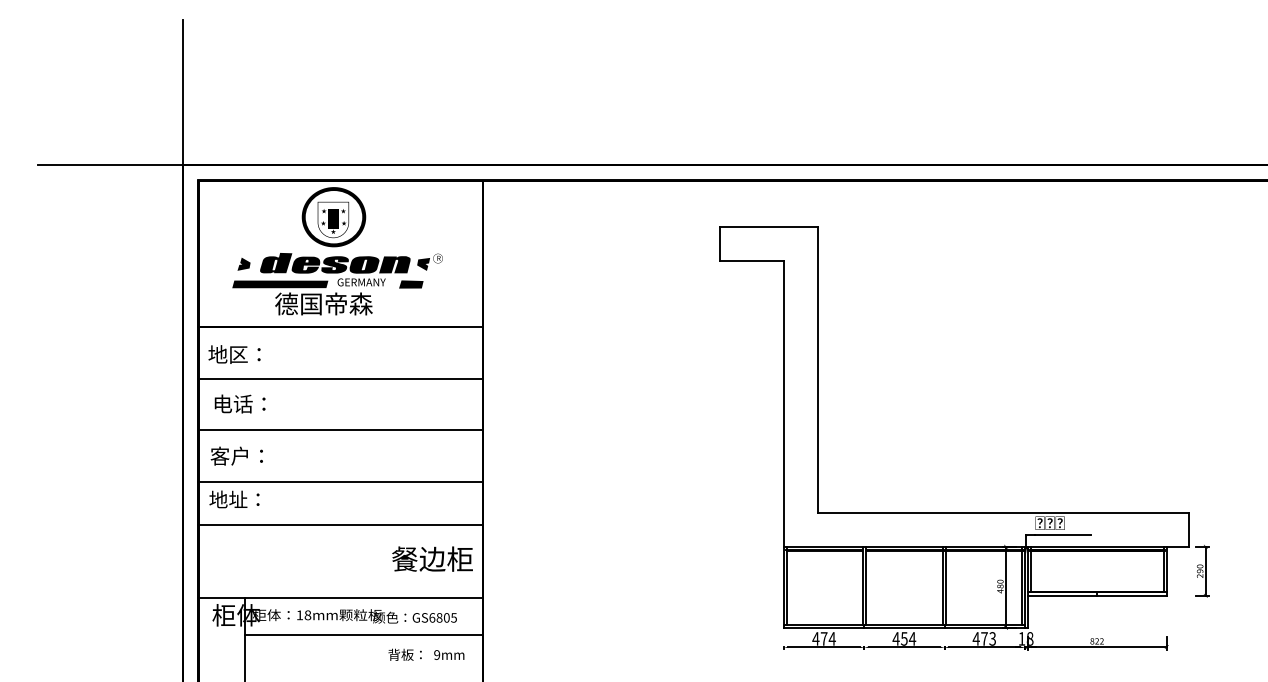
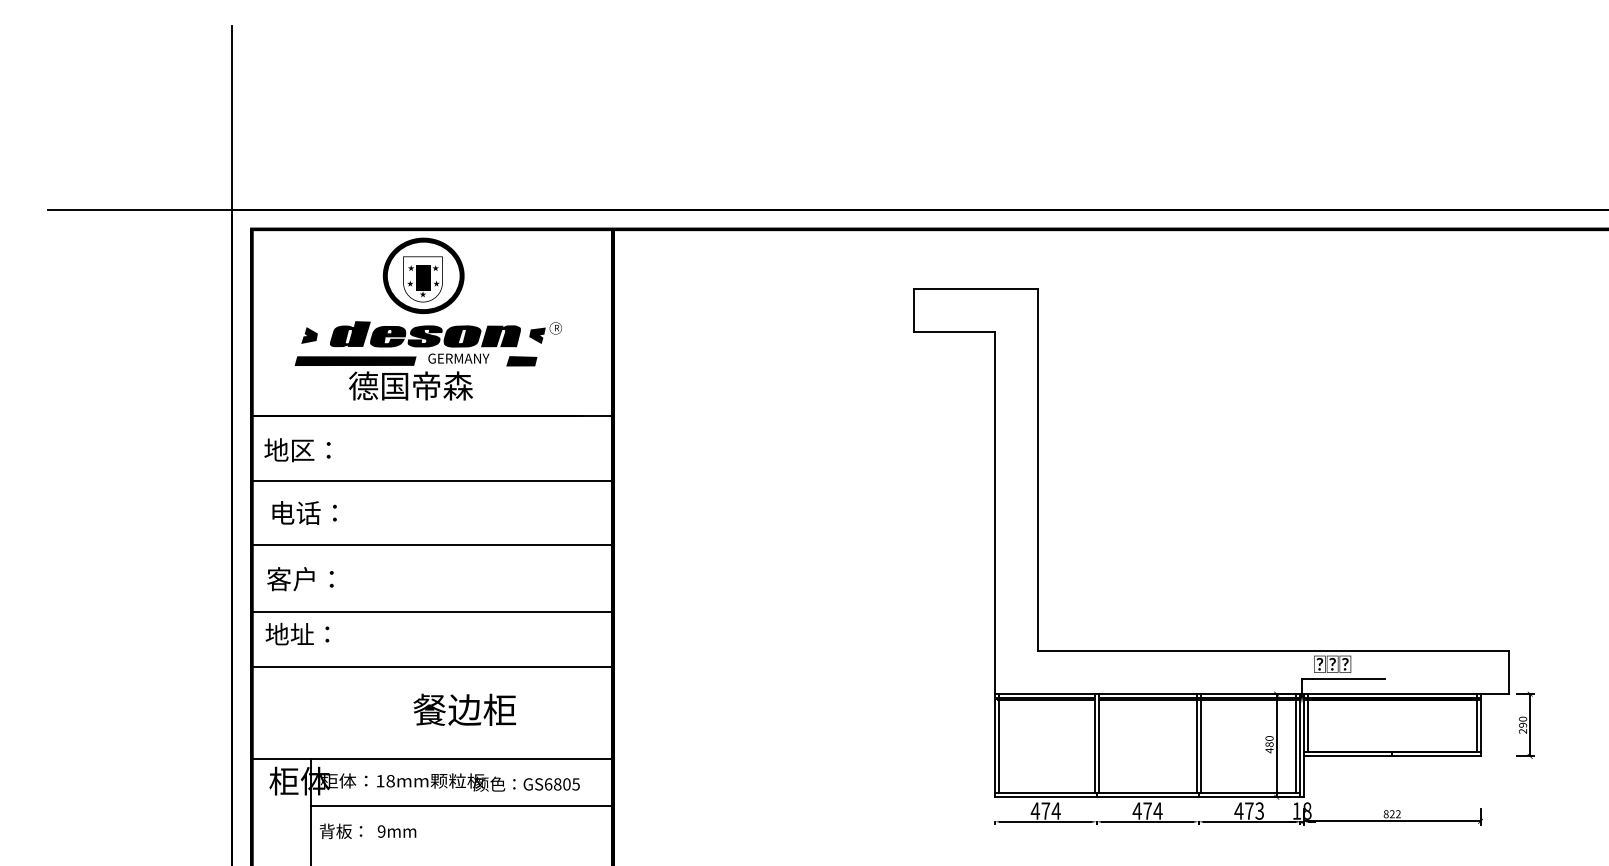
text: (432, 558) -> (464, 709), moved
text: (904, 638) -> (1147, 810), 454 -> 474
text: (425, 654) -> (367, 831), moved

